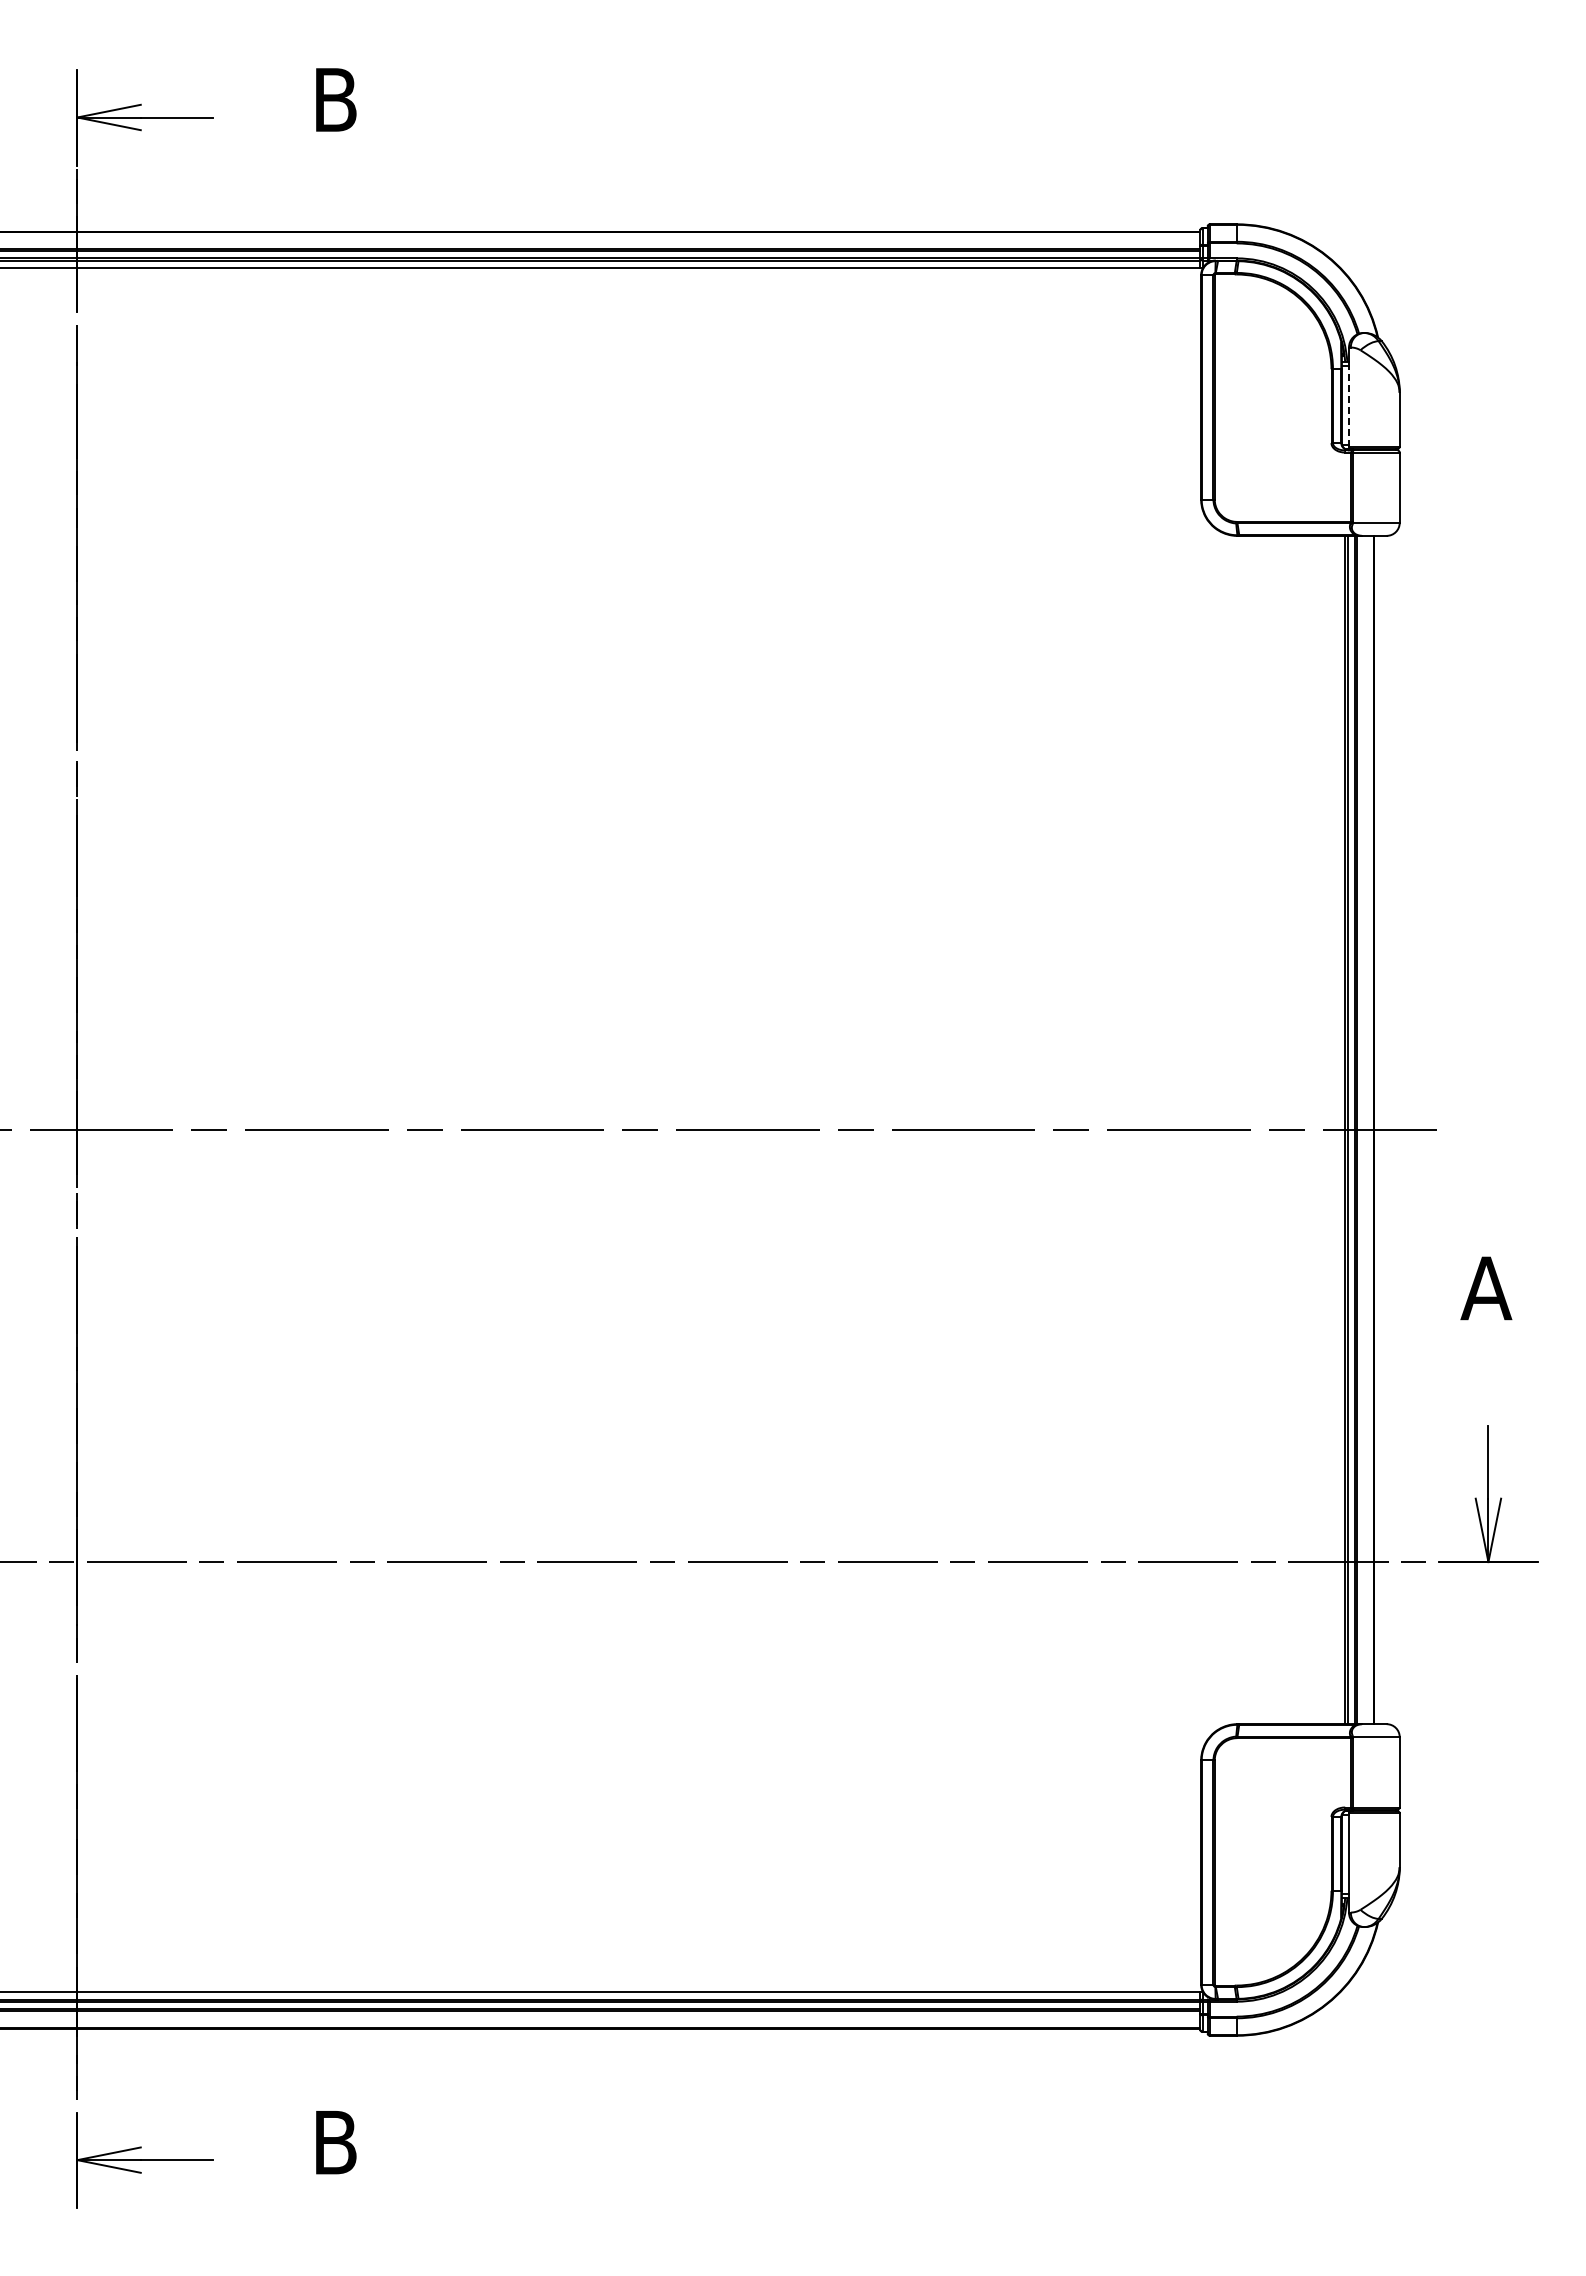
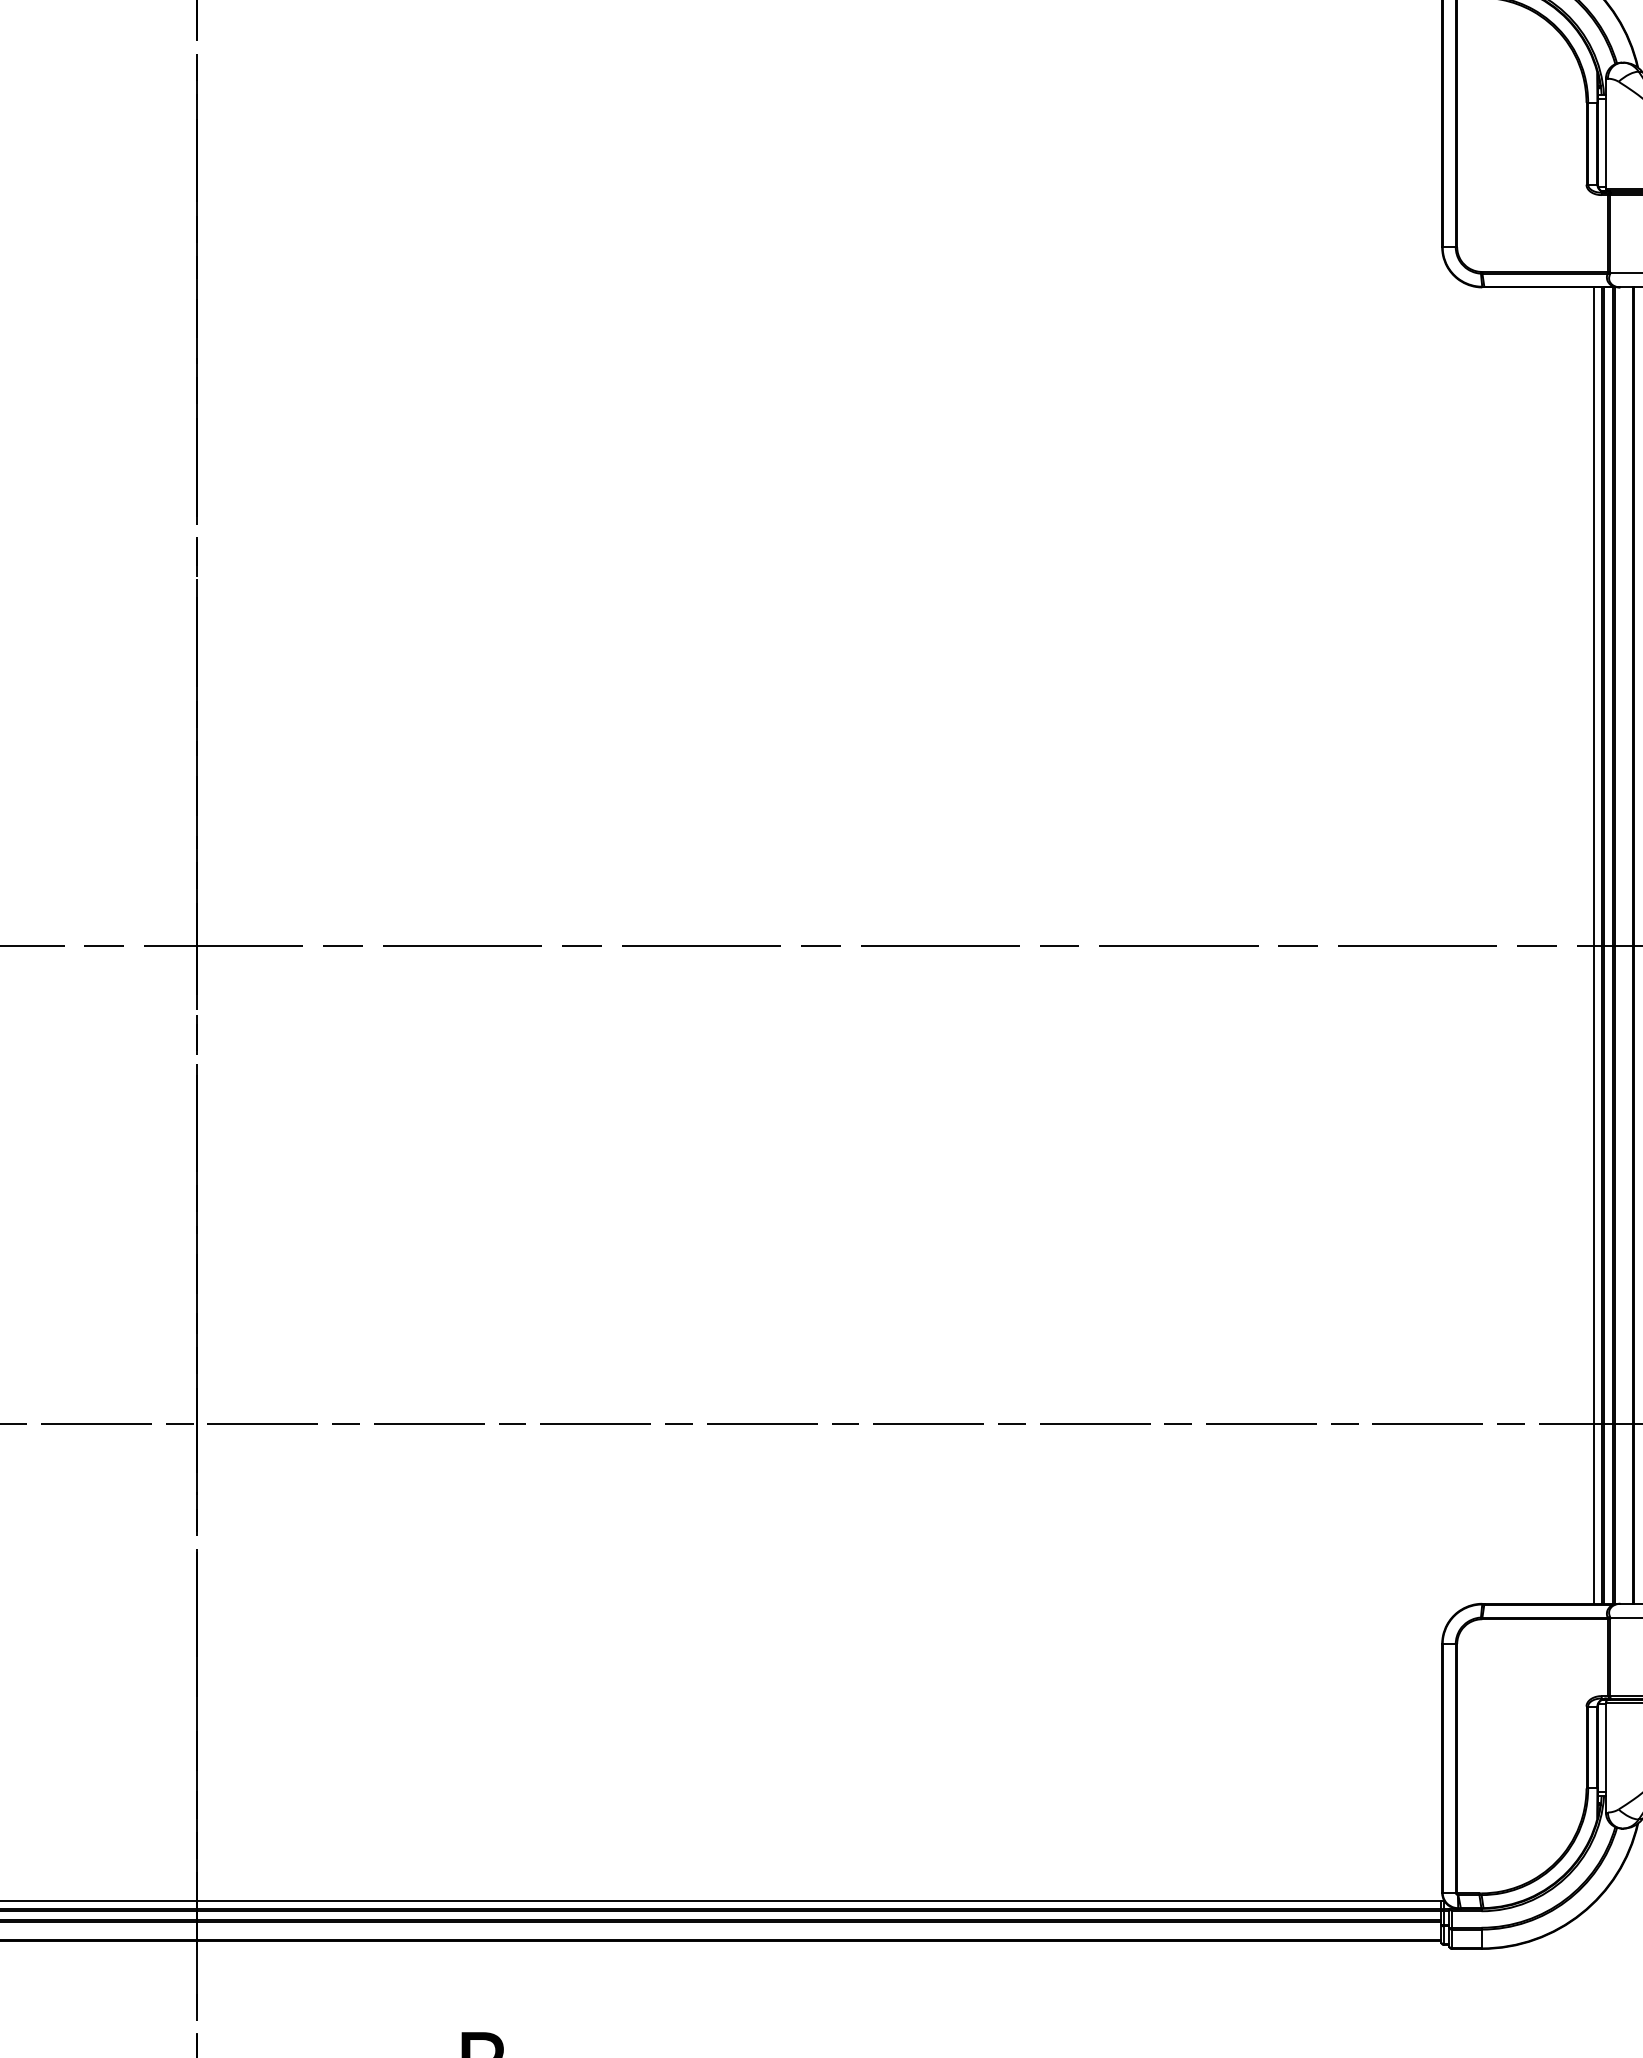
line: (1349, 403) -> (1606, 140), dashed -> solid
line: (1338, 1129) -> (1594, 945), added

